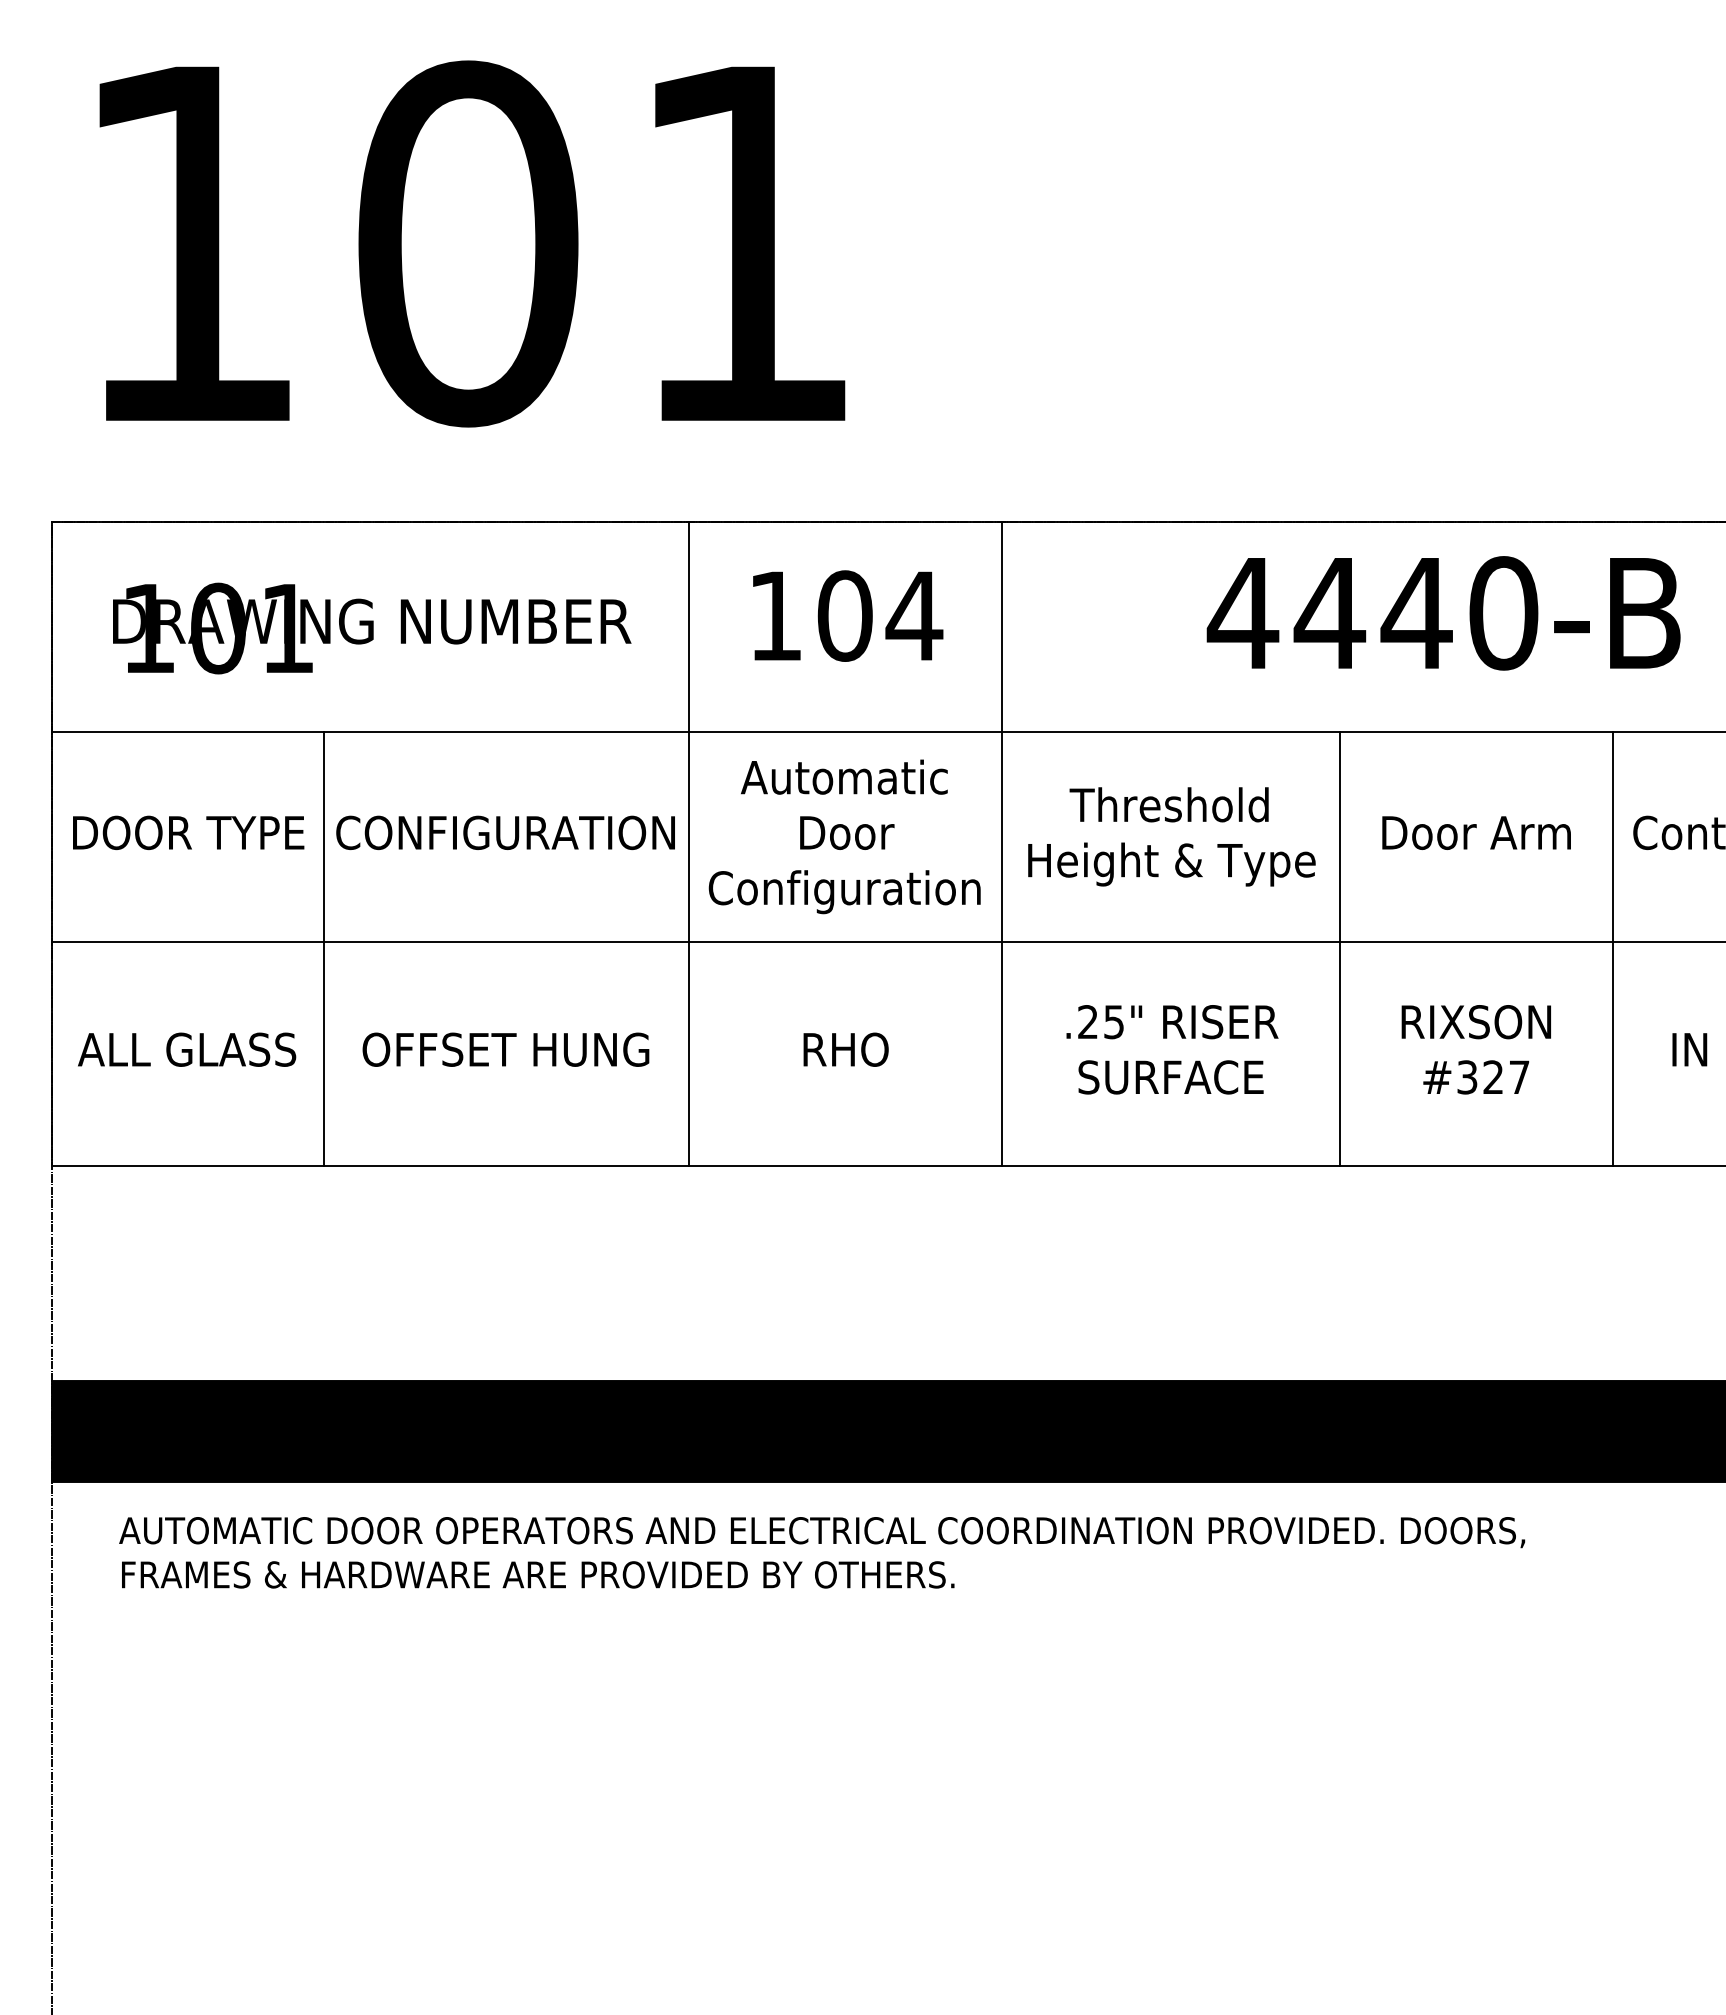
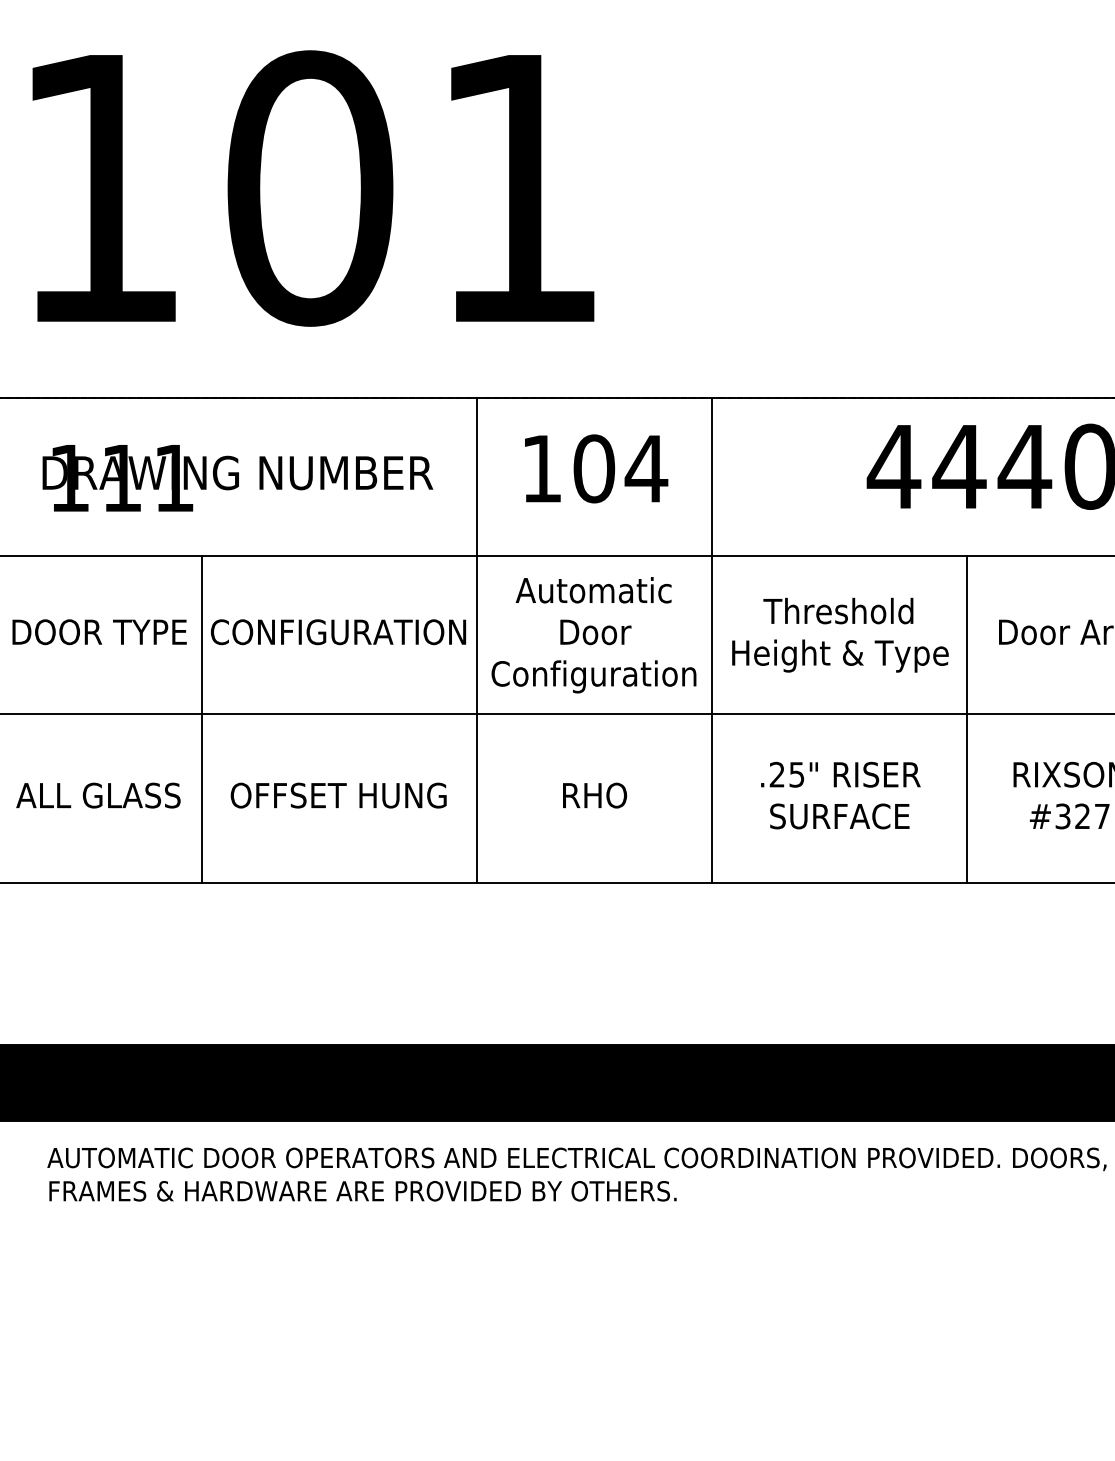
text: (218, 628) -> (122, 478), 101 -> 111

